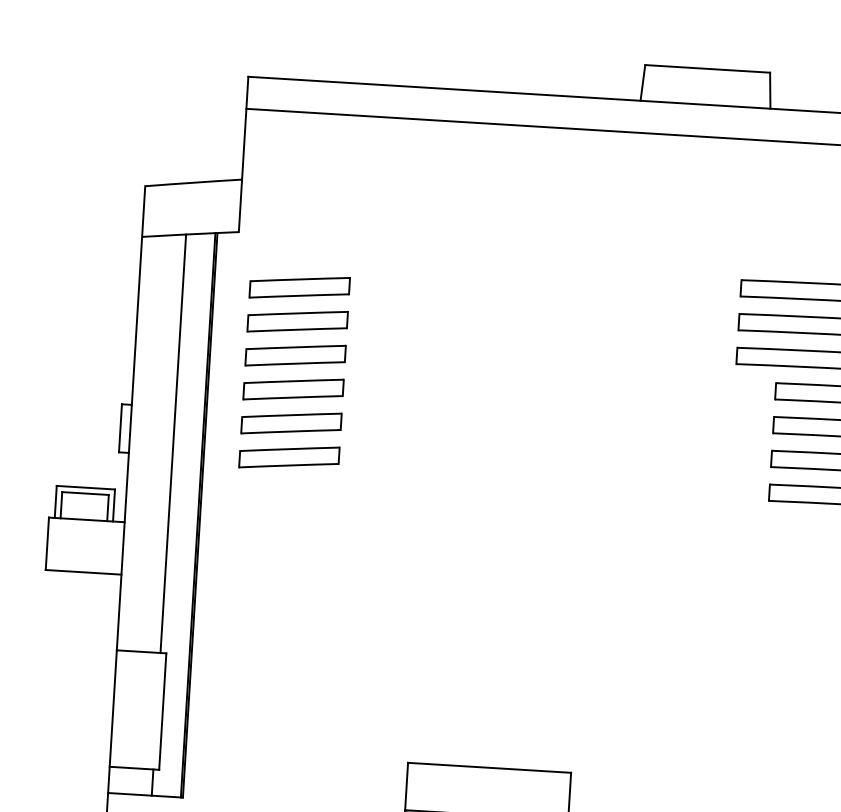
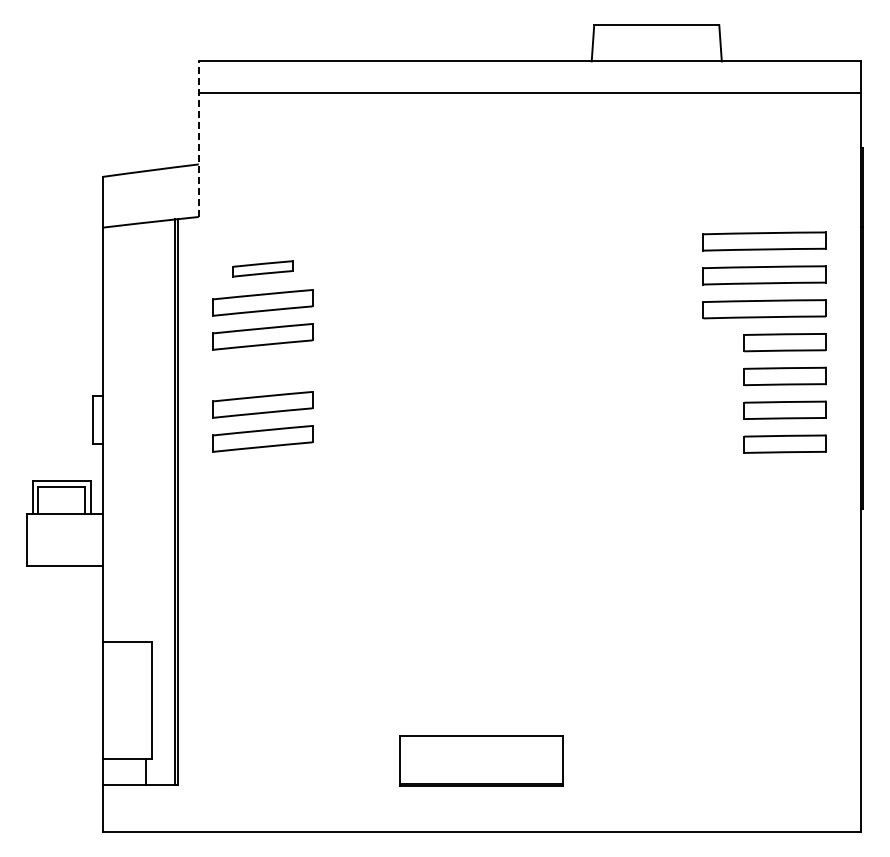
line: (243, 154) -> (198, 139), solid -> dashed
part: (299, 287) -> (262, 268), size x0.6
part: (293, 389) -> (262, 370), removed
line: (173, 443) -> (146, 431), removed

